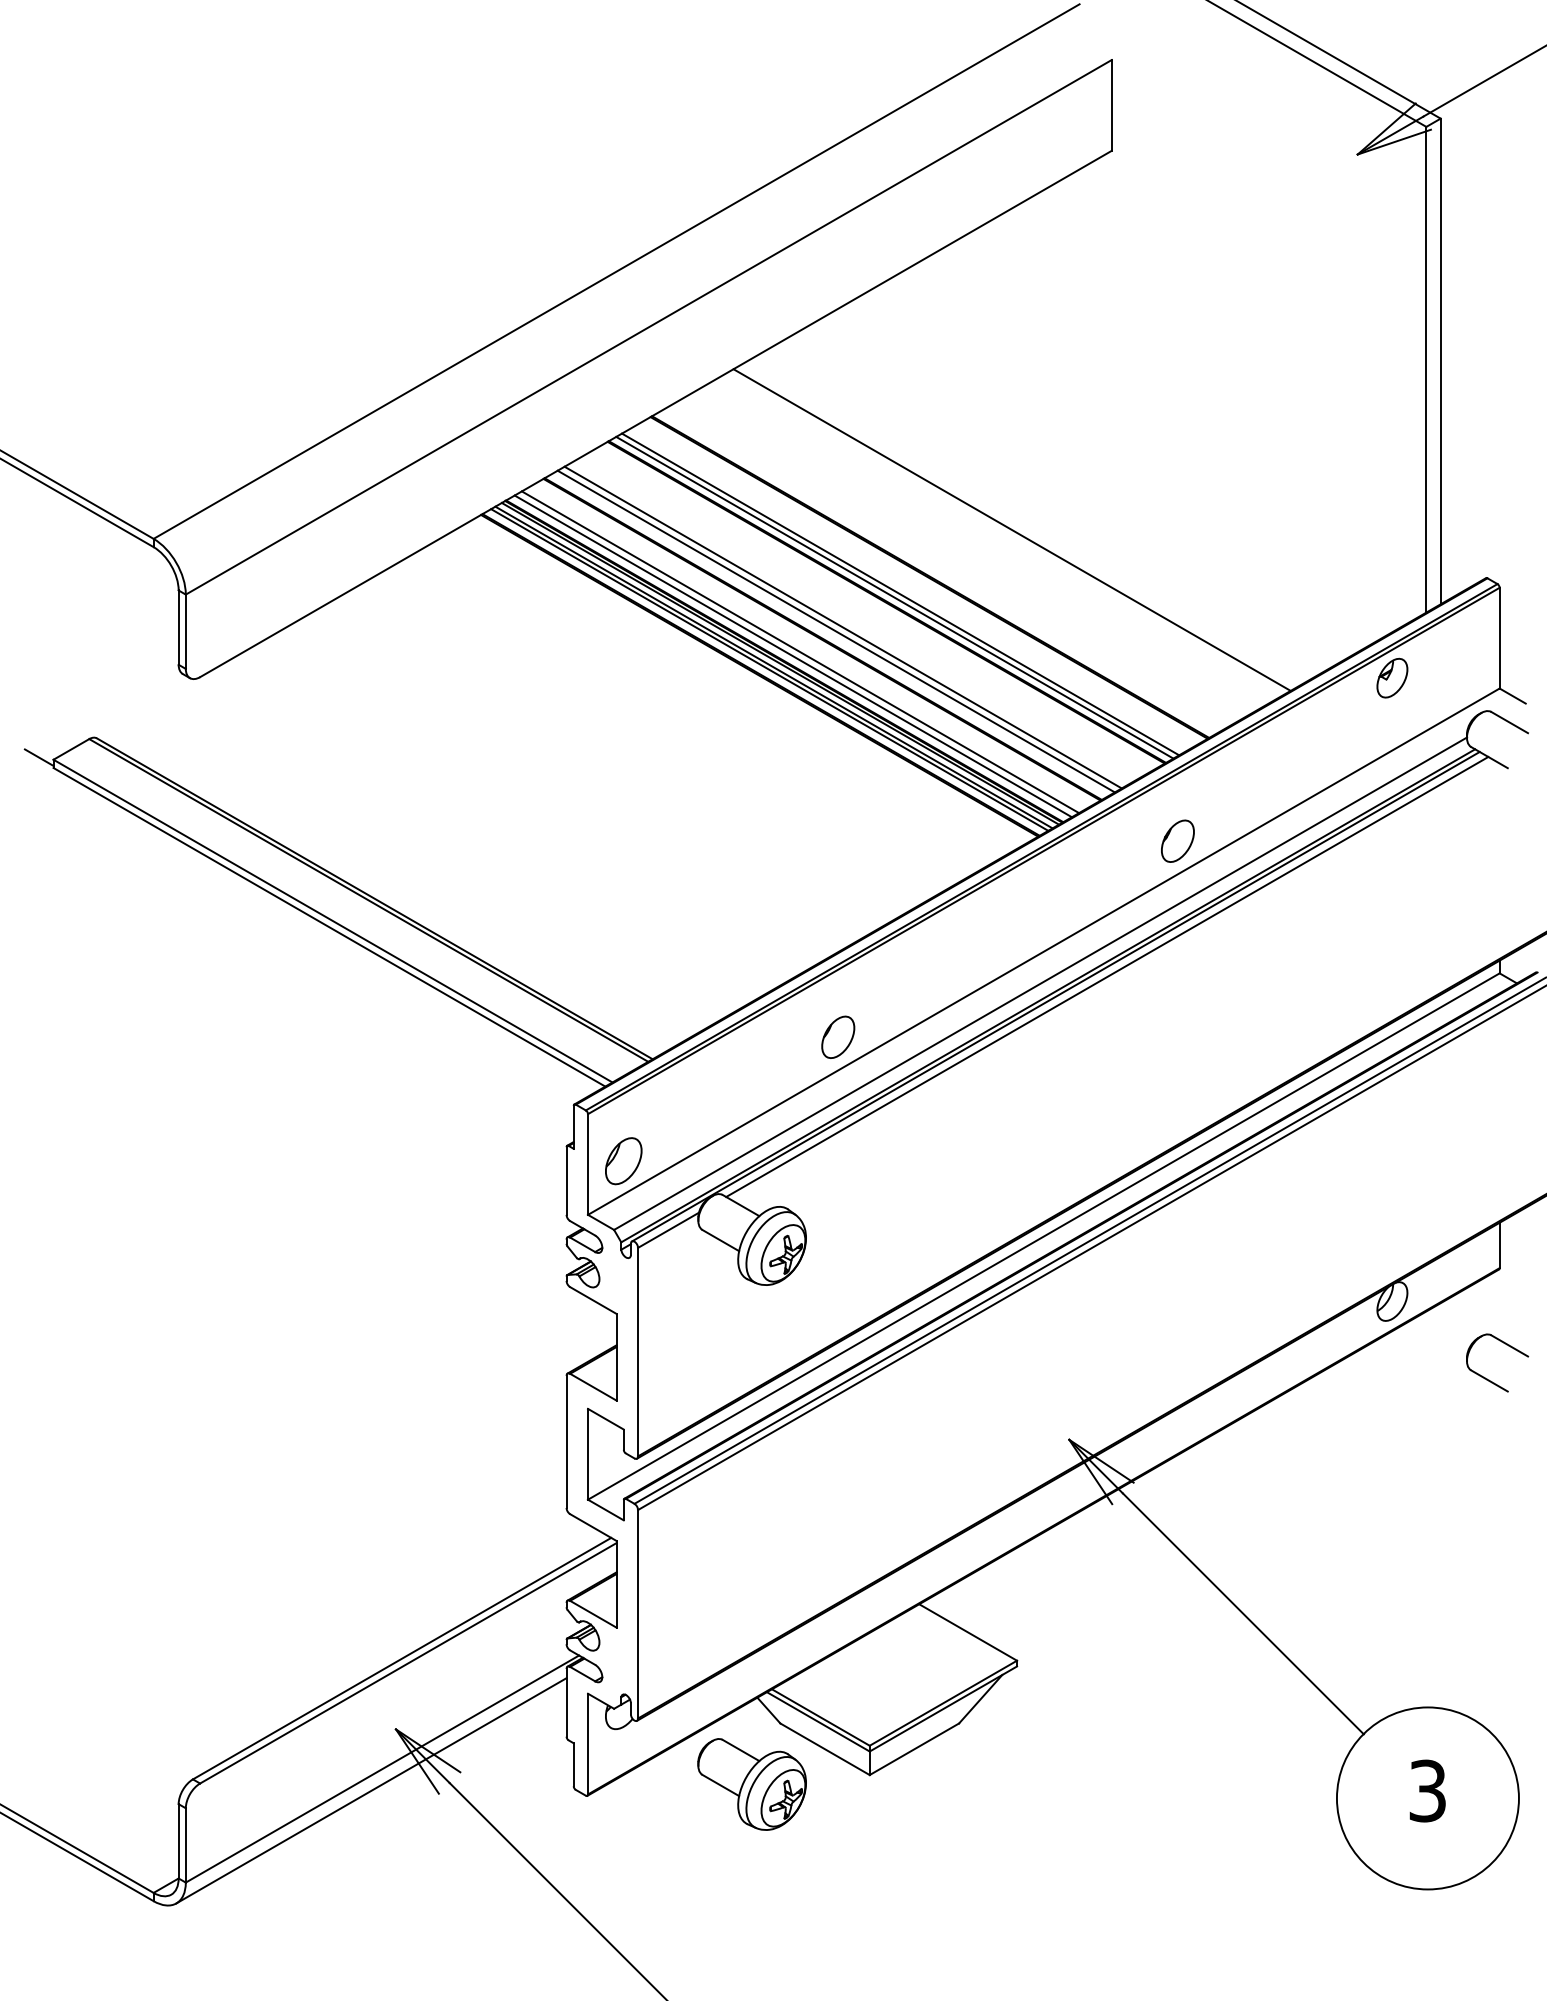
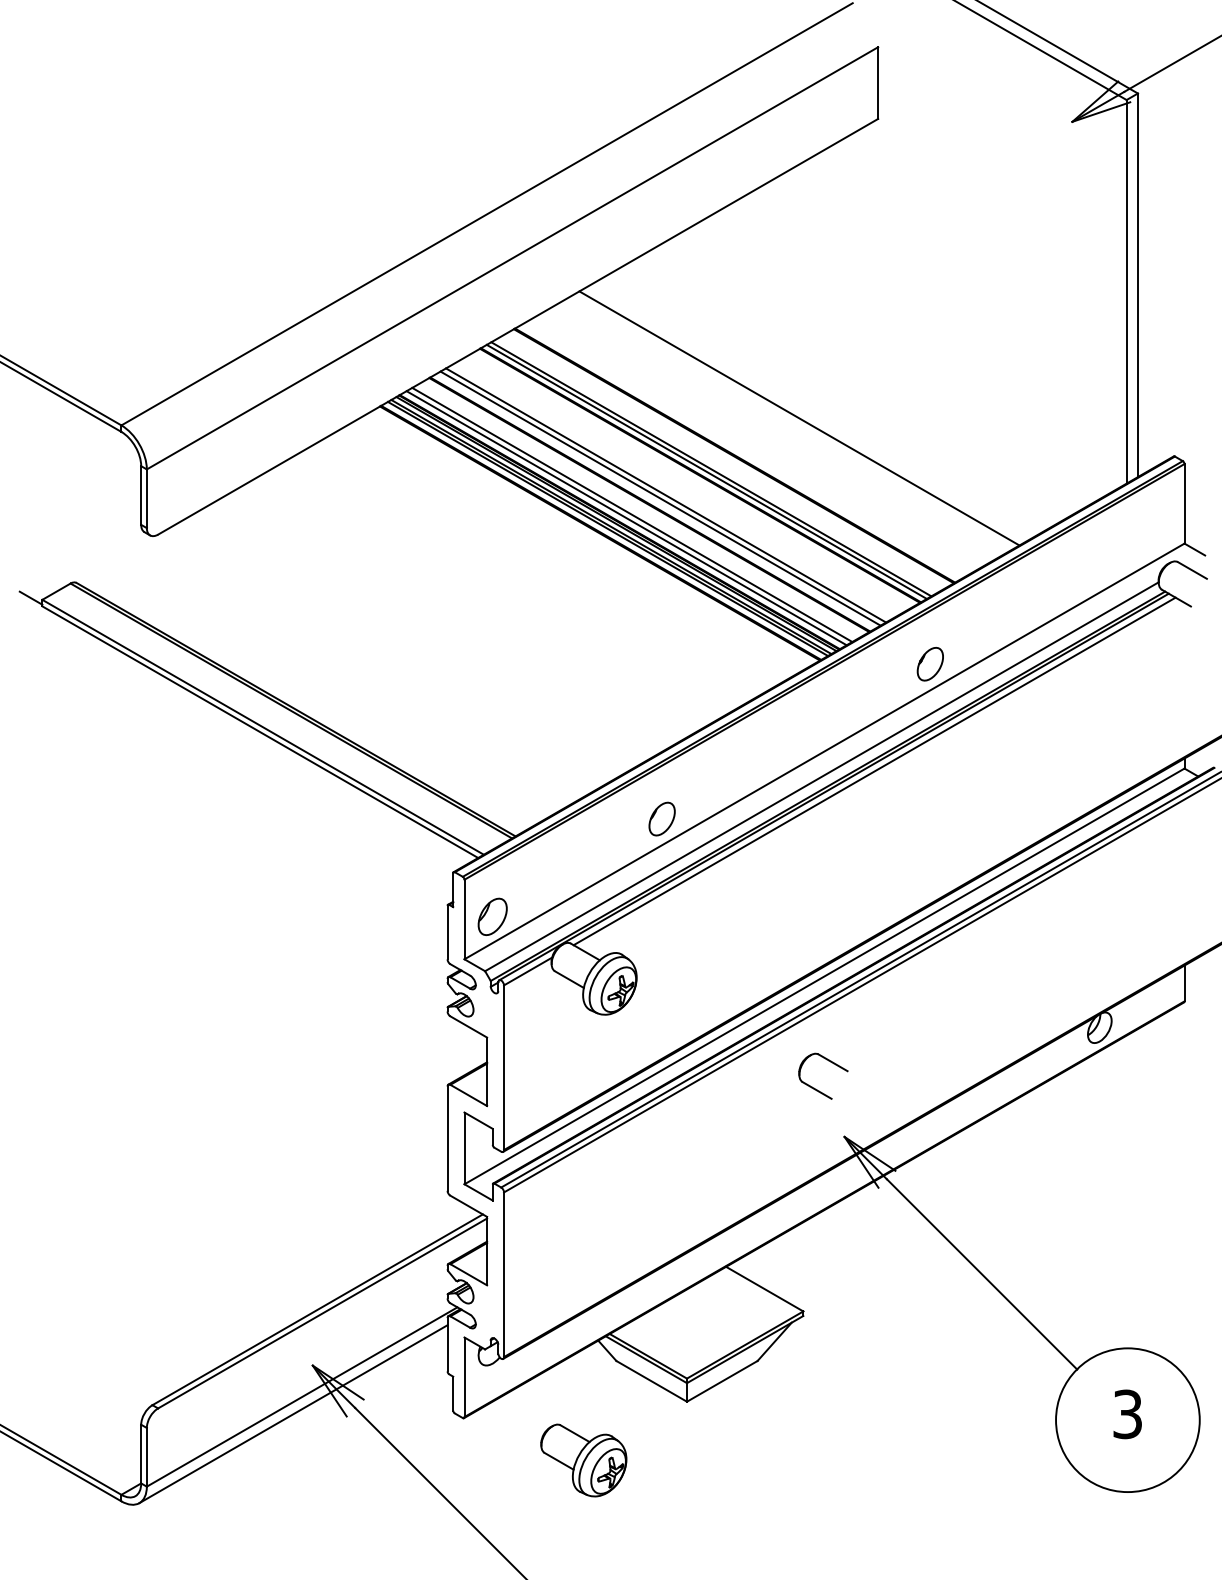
part: (1392, 677) -> (1099, 534), removed
part: (1489, 1379) -> (817, 1089), moved
part: (751, 1784) -> (583, 1460), moved

